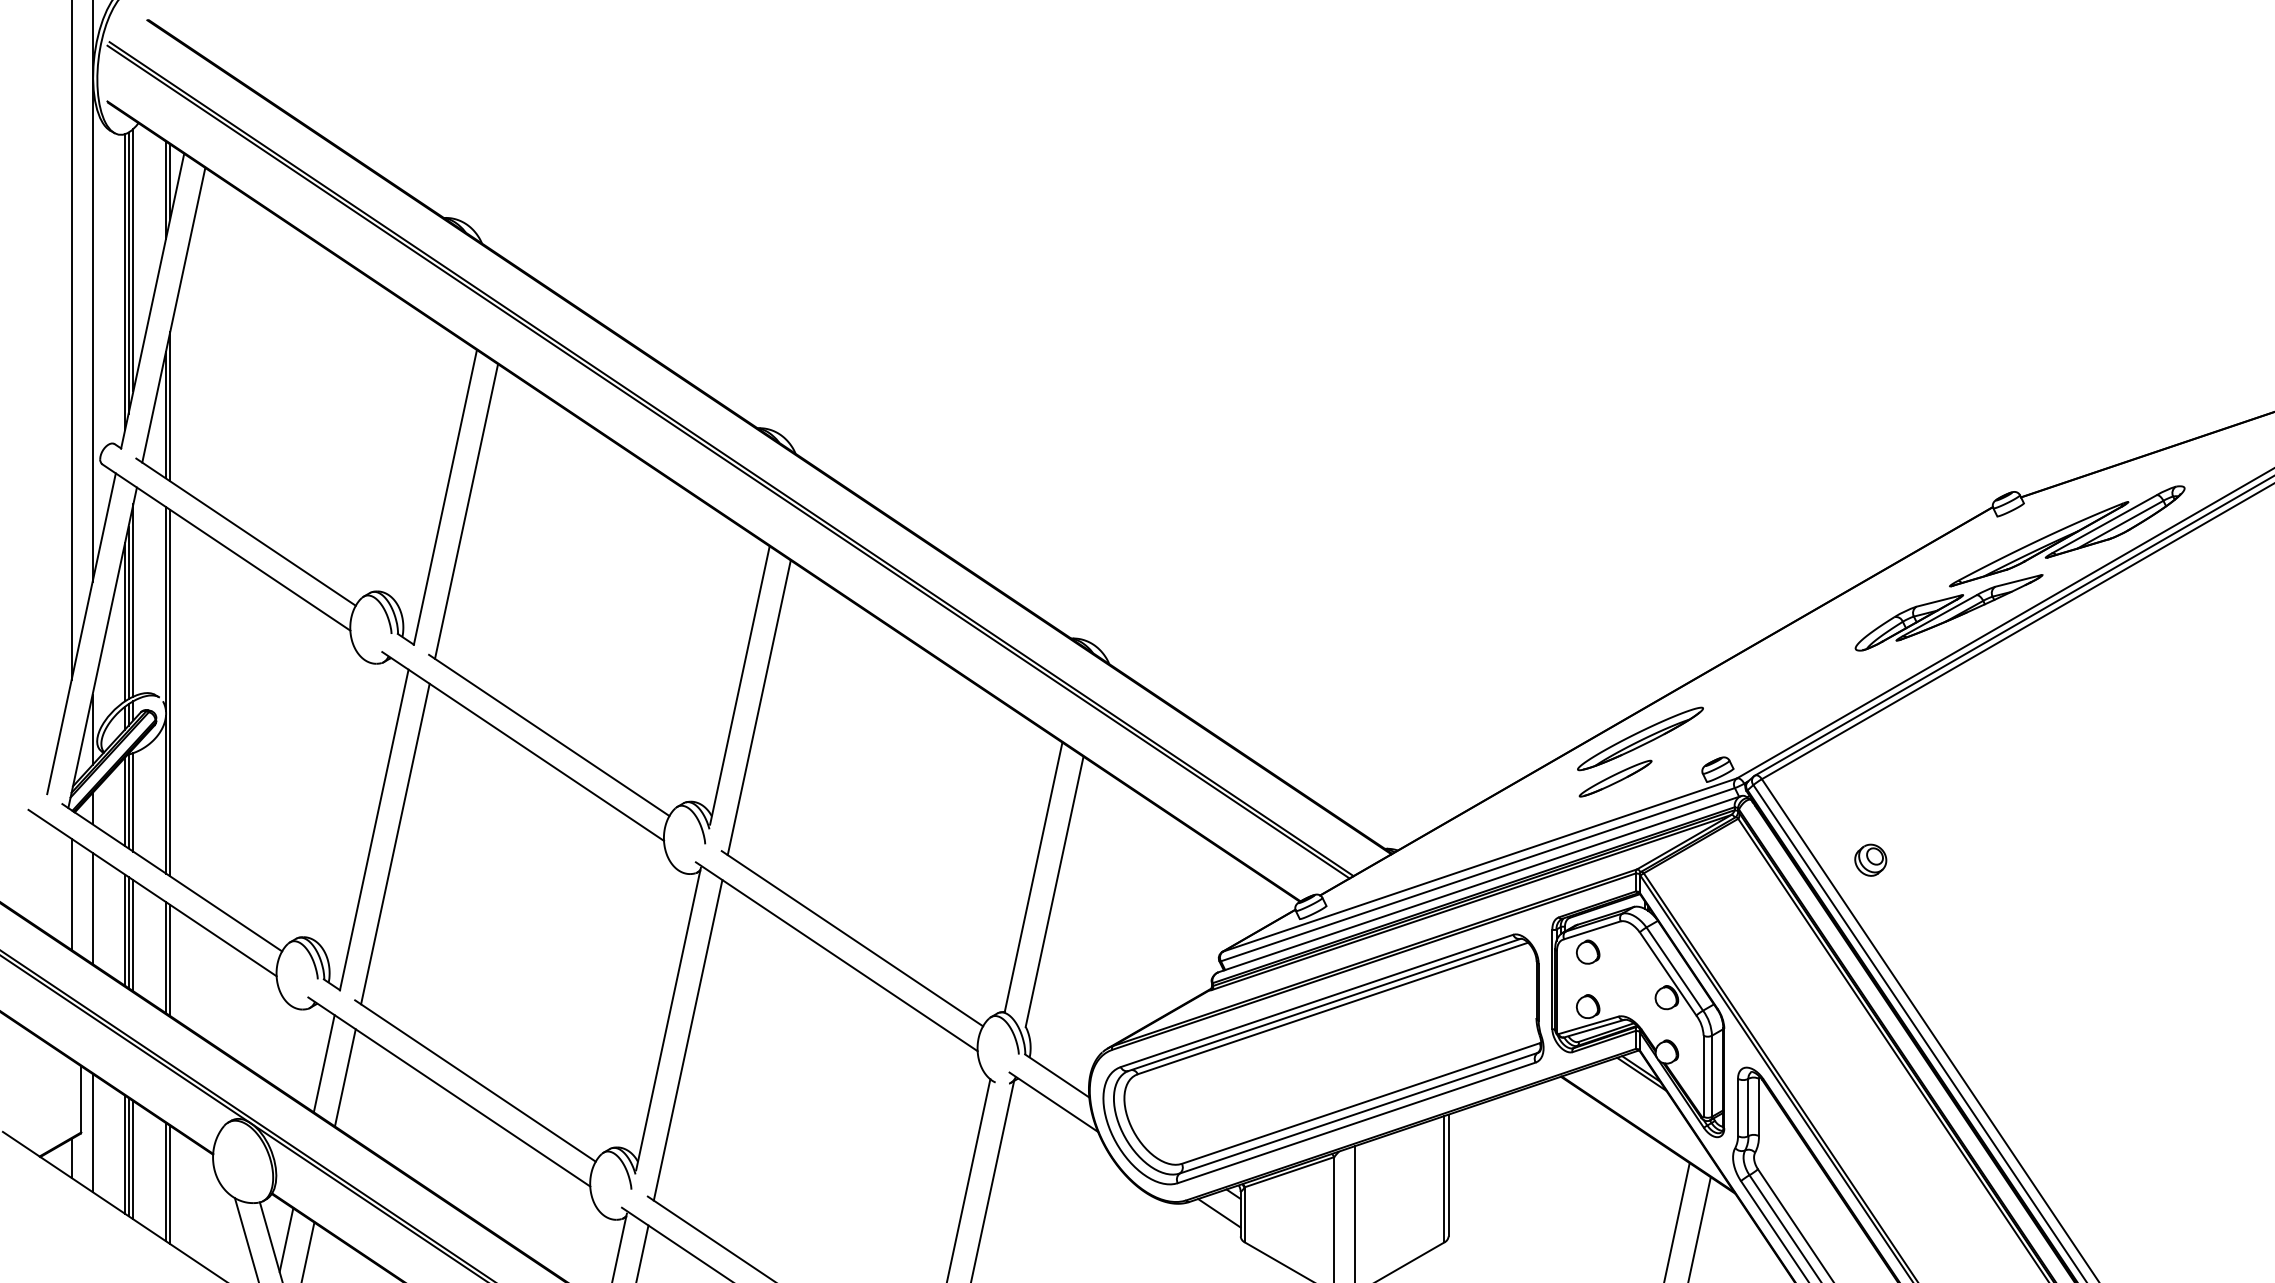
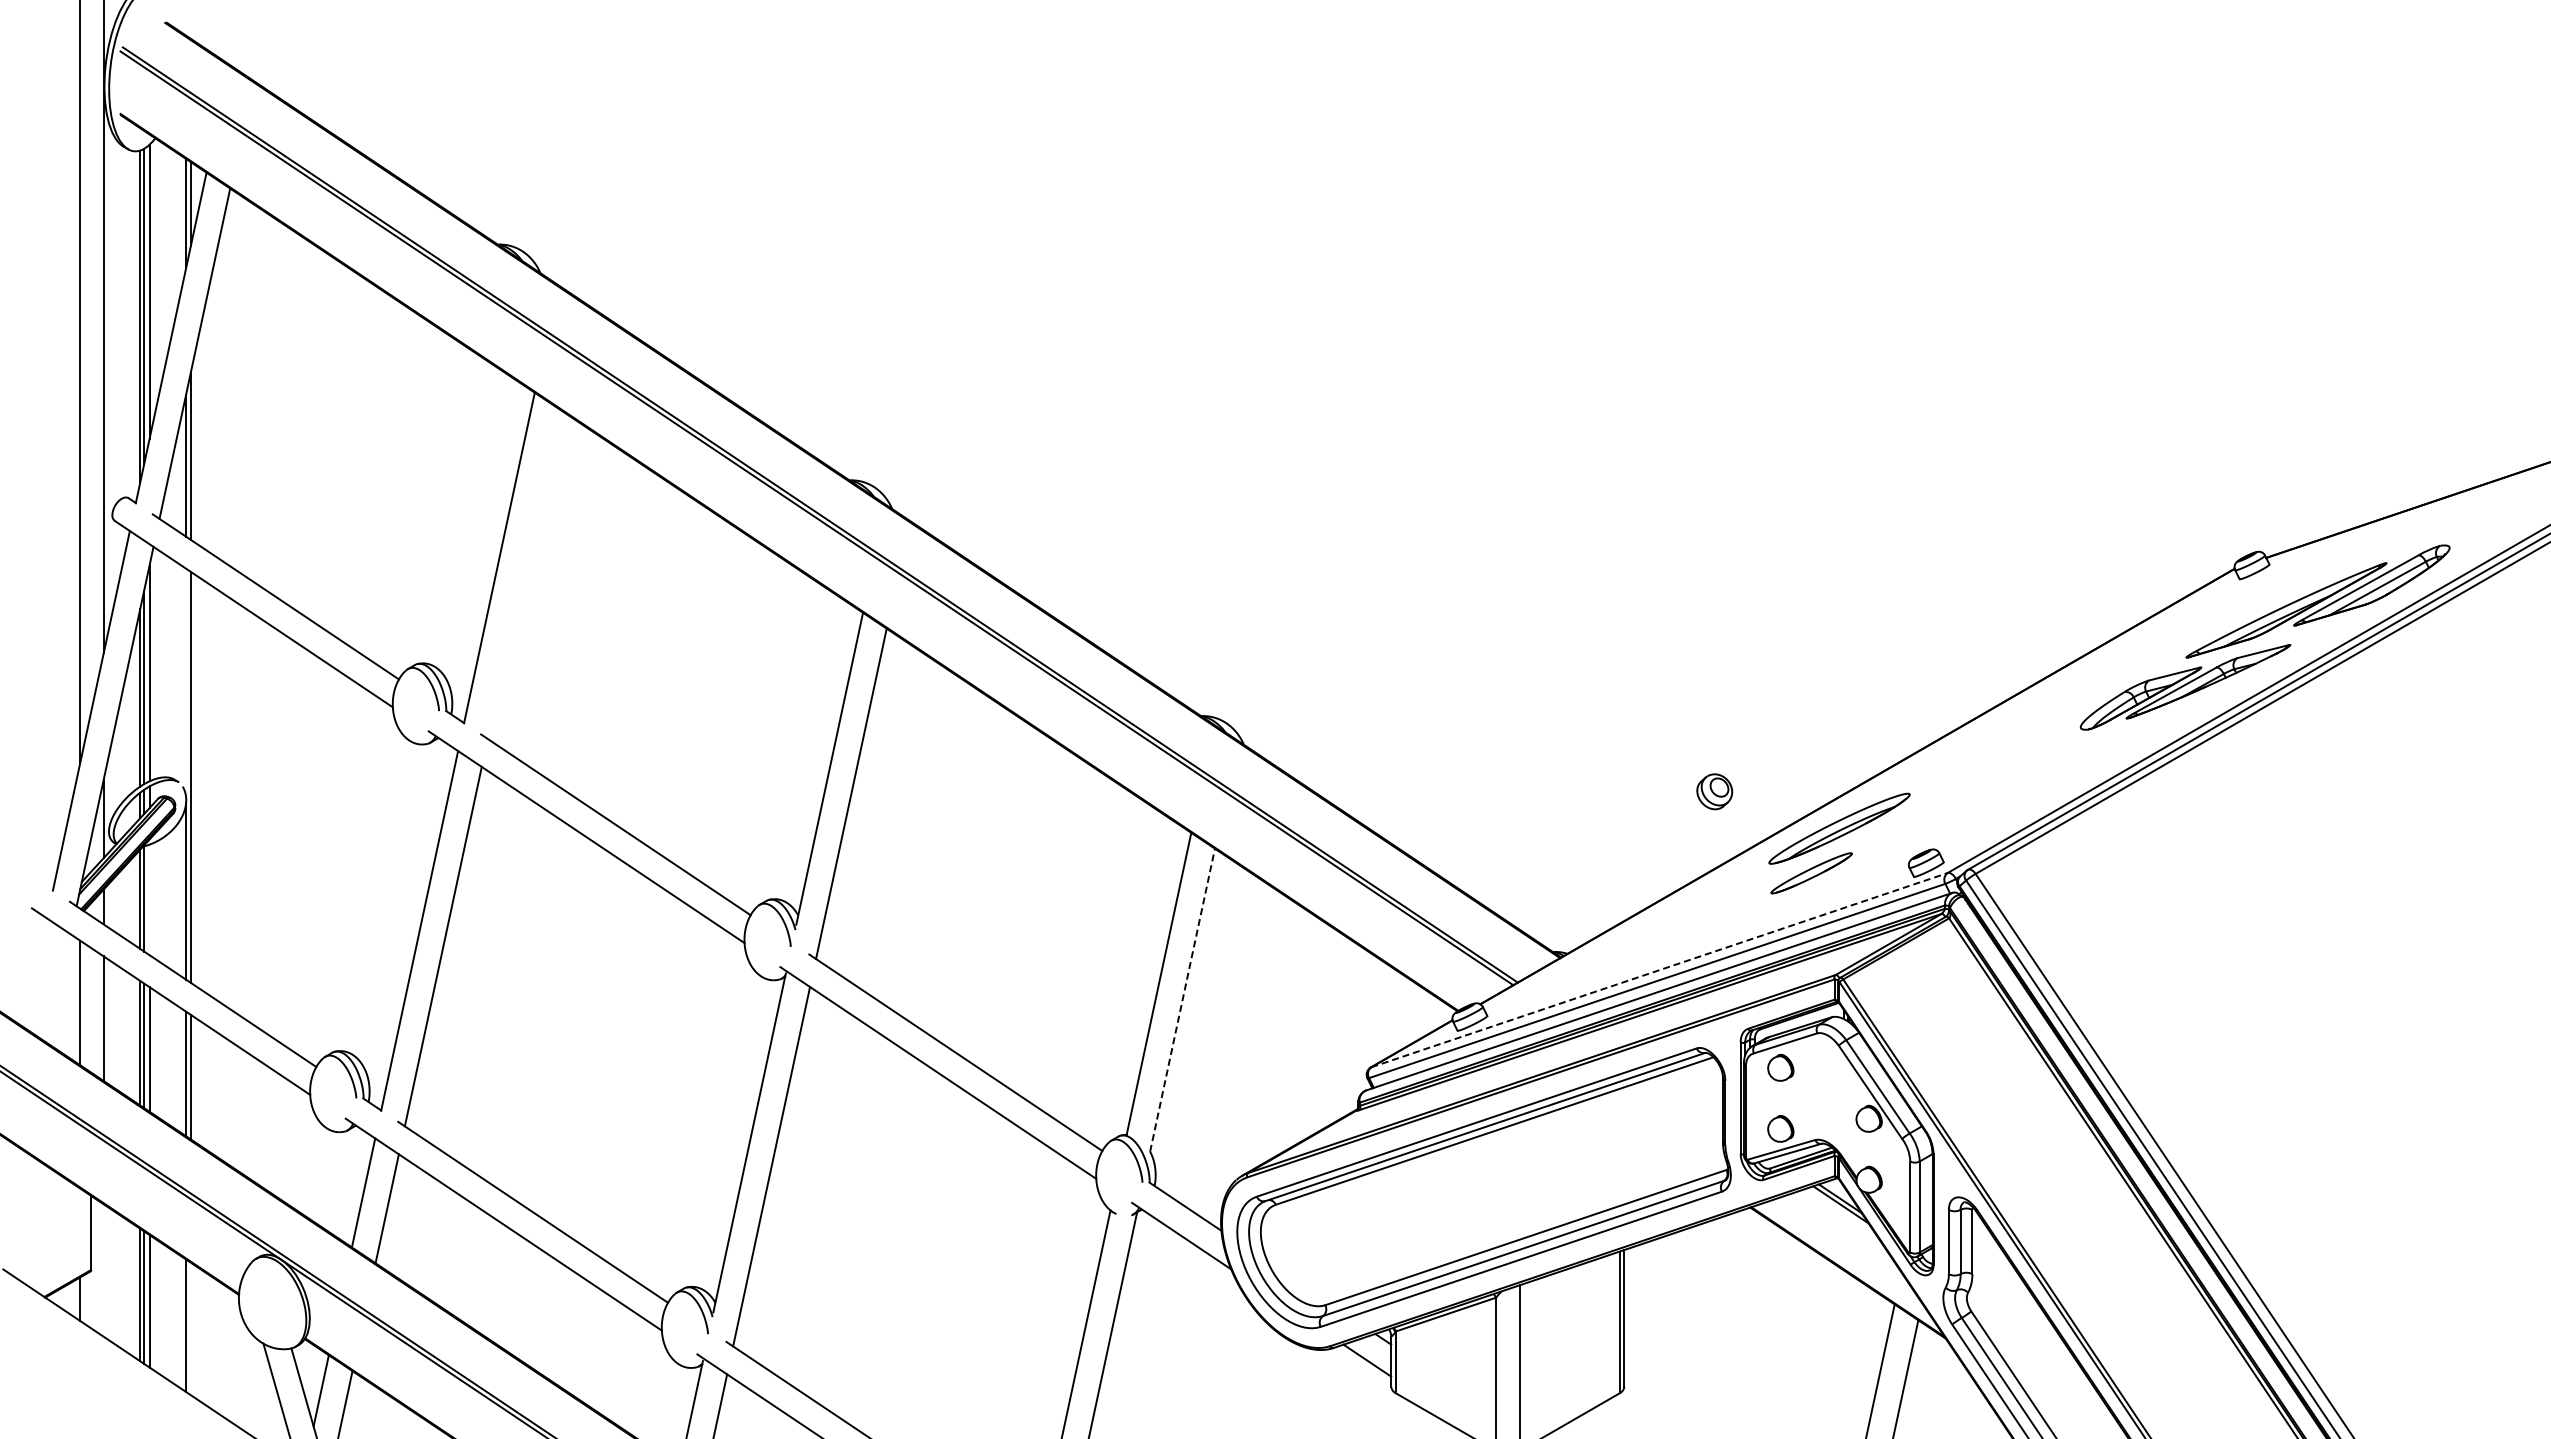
line: (465, 511) -> (522, 573), removed
line: (166, 608) -> (186, 682), removed
line: (133, 802) -> (149, 899), removed
part: (1870, 859) -> (1714, 791), moved
line: (1479, 865) -> (1659, 970), solid -> dashed
line: (1054, 892) -> (1182, 1000), solid -> dashed
line: (92, 1132) -> (103, 1270), removed
line: (169, 1184) -> (190, 1328), removed

